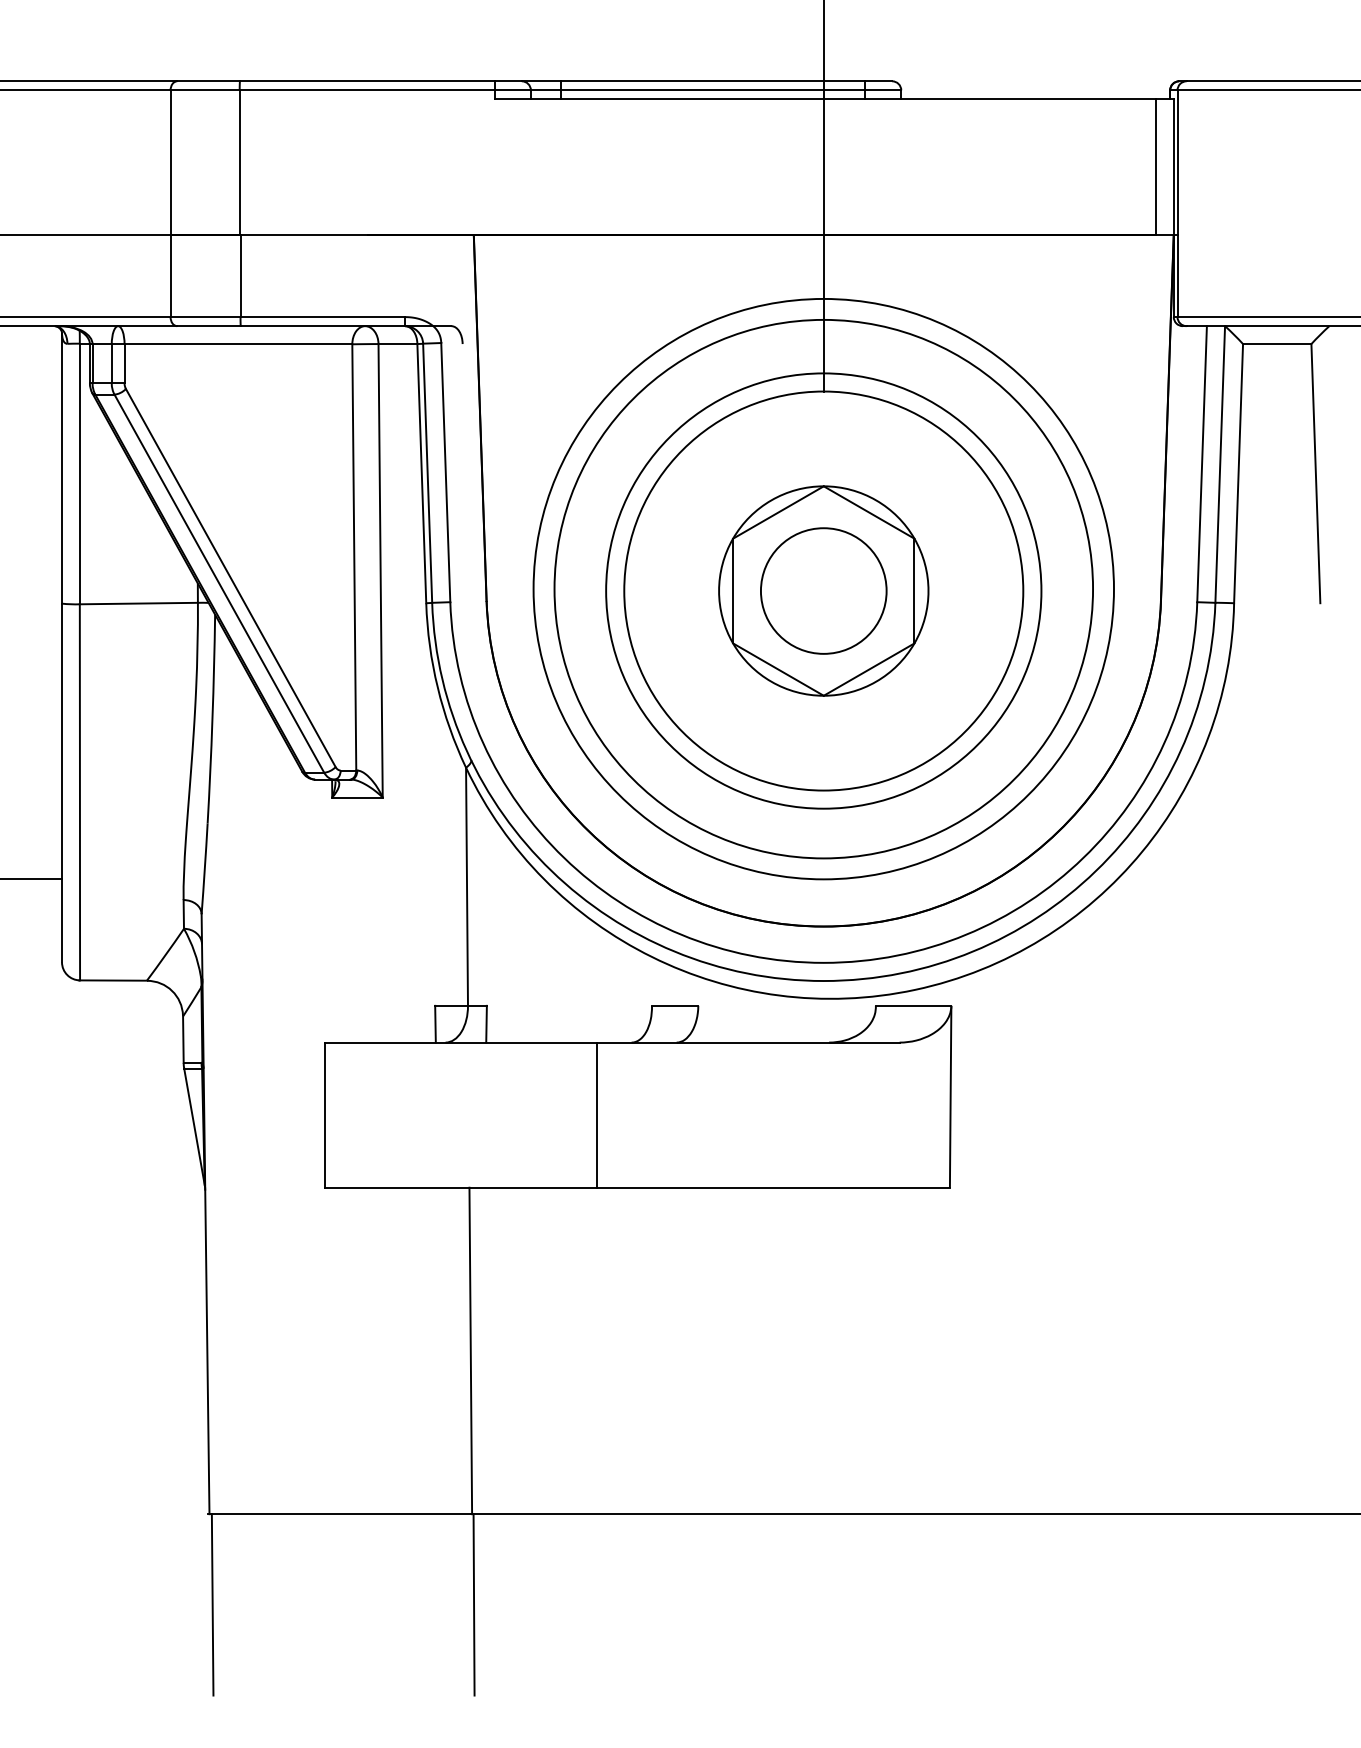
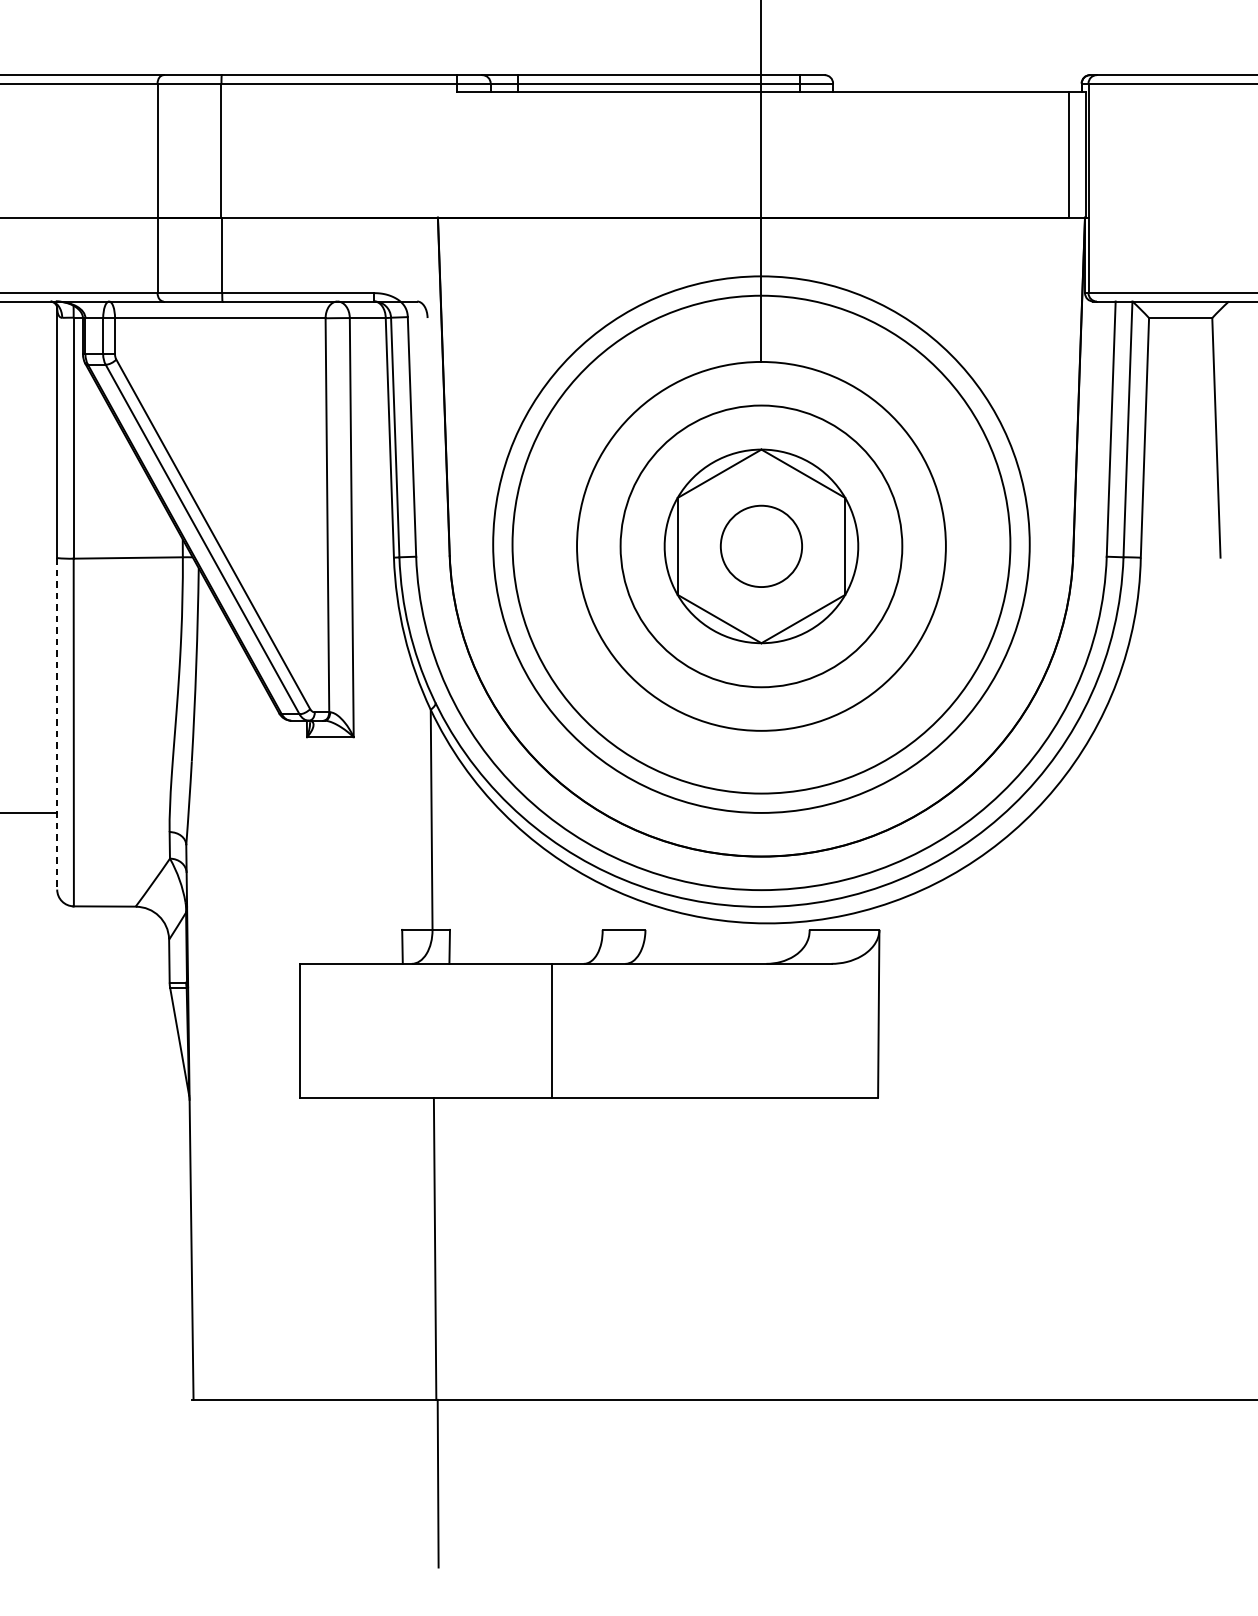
circle: (823, 590) -> (761, 545), size x0.7
circle: (823, 590) -> (761, 545), size x0.7
line: (62, 783) -> (57, 724), solid -> dashed
line: (212, 1604) -> (196, 1483), removed

